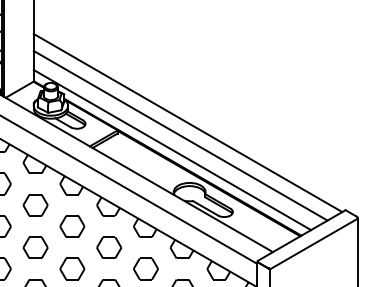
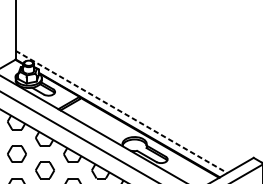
line: (187, 122) -> (132, 90), removed
line: (180, 135) -> (127, 100), removed
line: (172, 150) -> (121, 112), solid -> dashed

